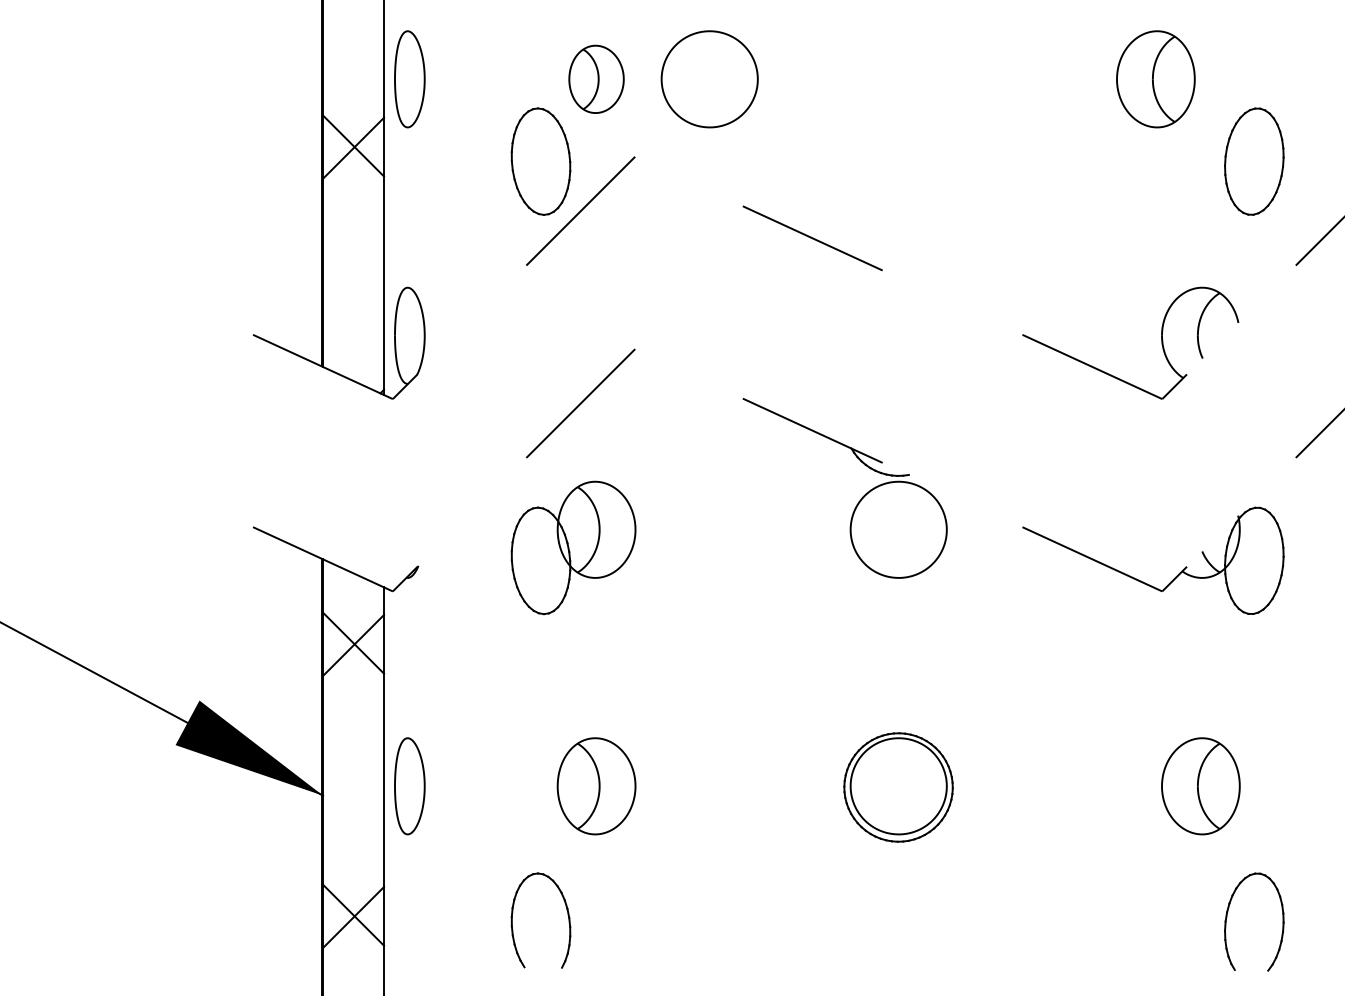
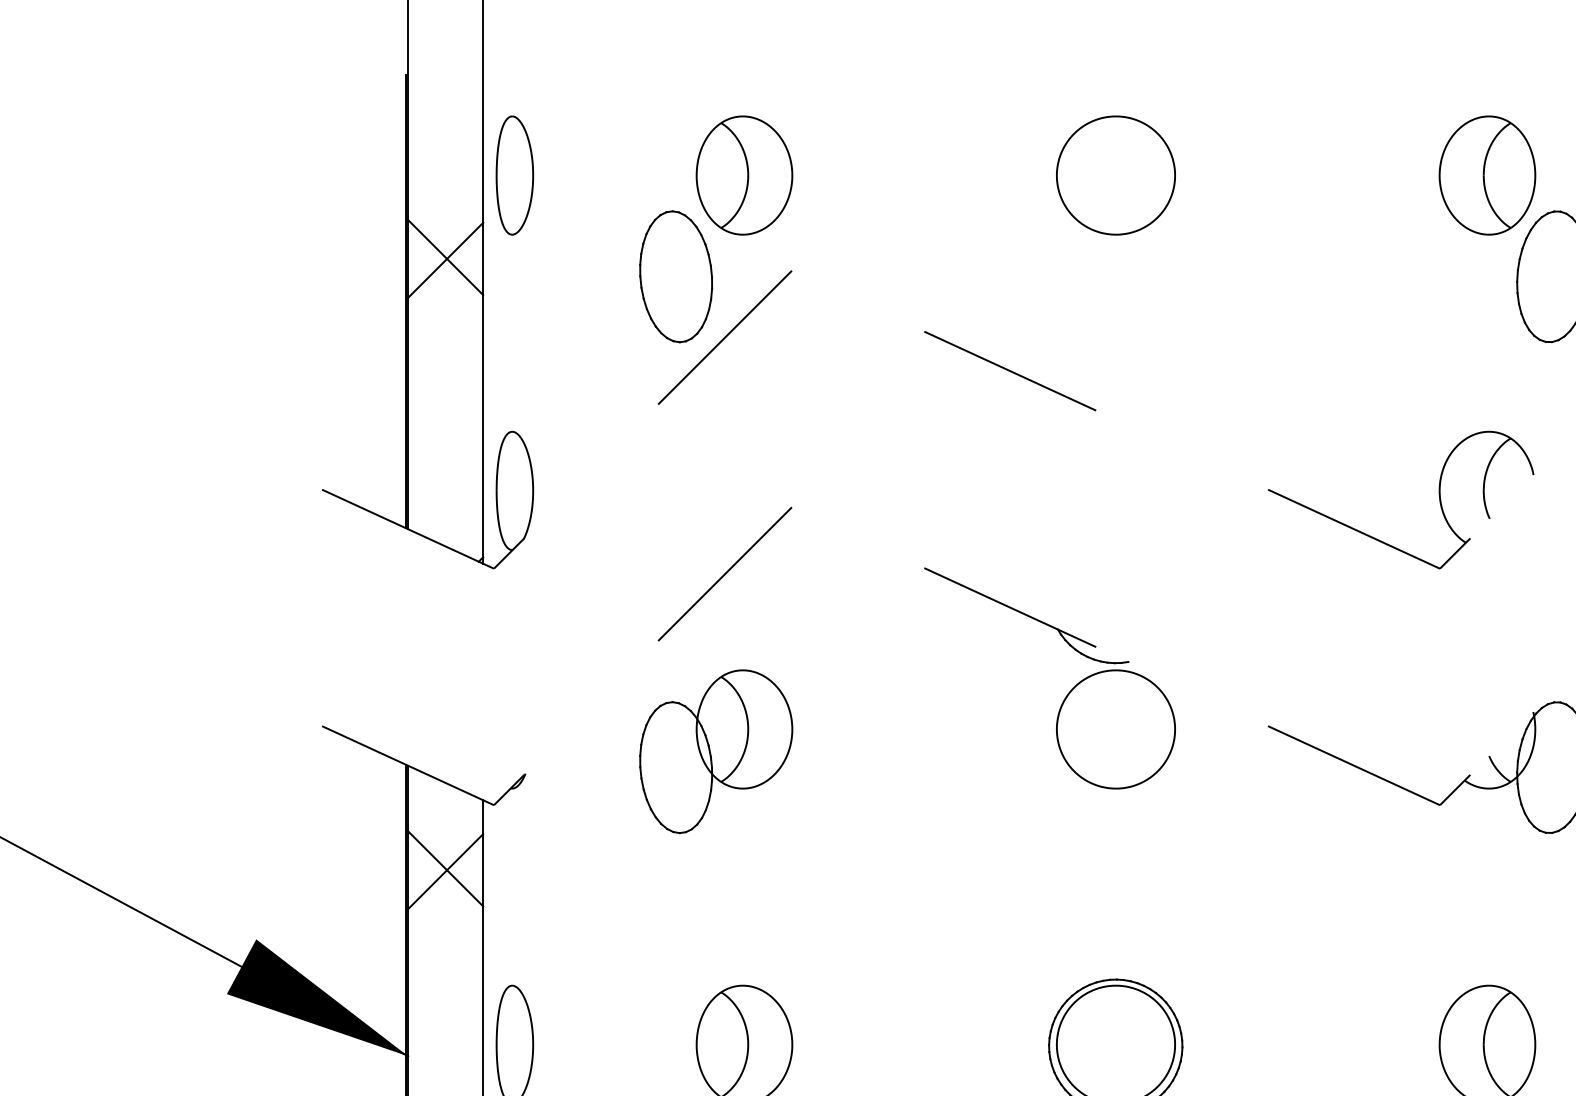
part: (596, 79) -> (744, 175), size x1.43
part: (709, 79) -> (1115, 175), moved
part: (1155, 79) -> (1486, 175), moved

